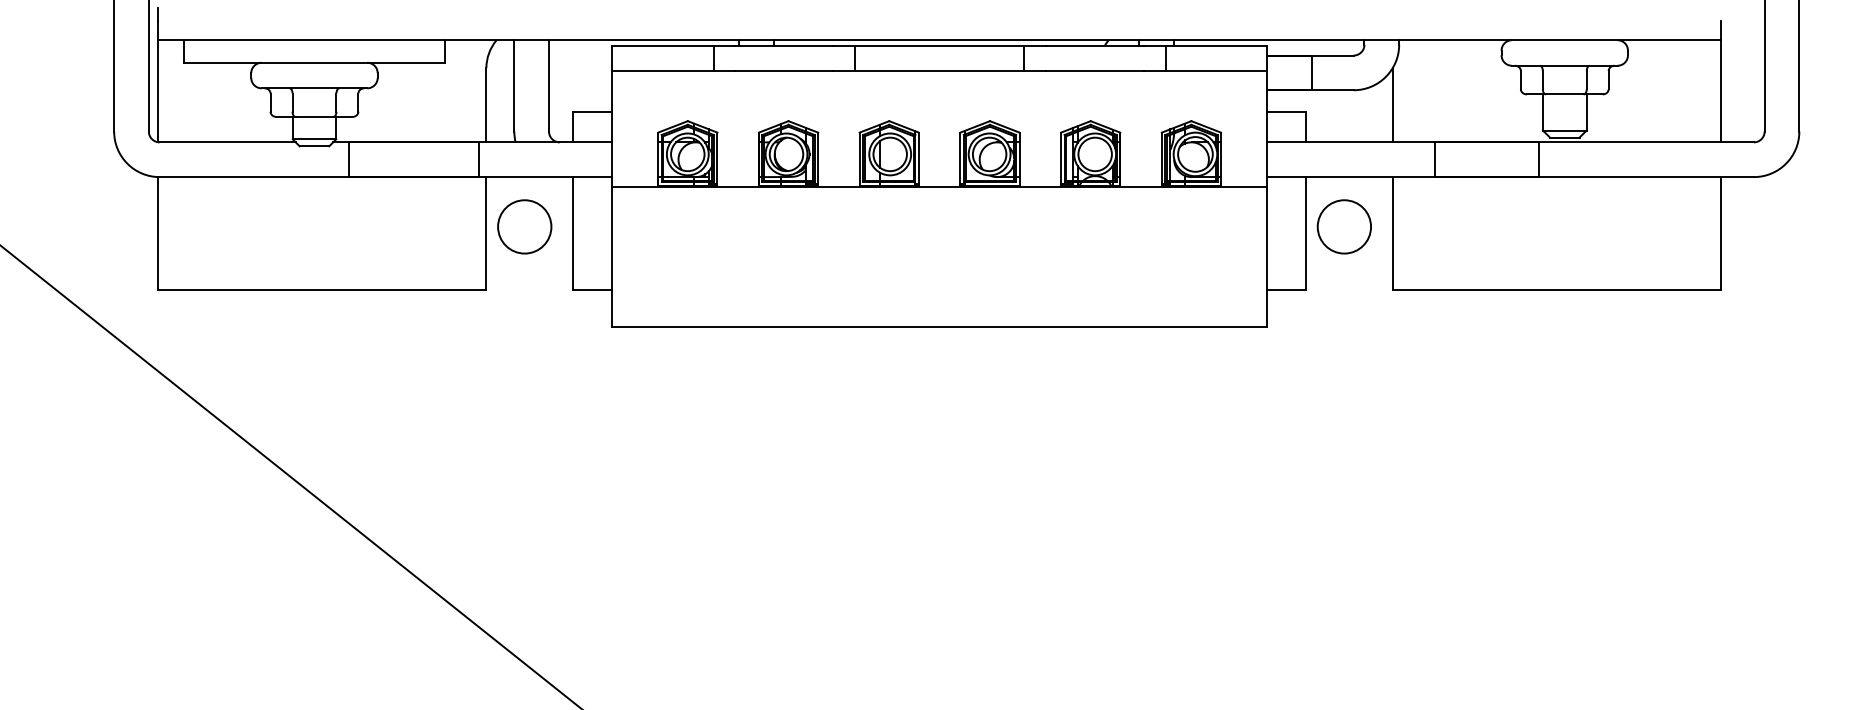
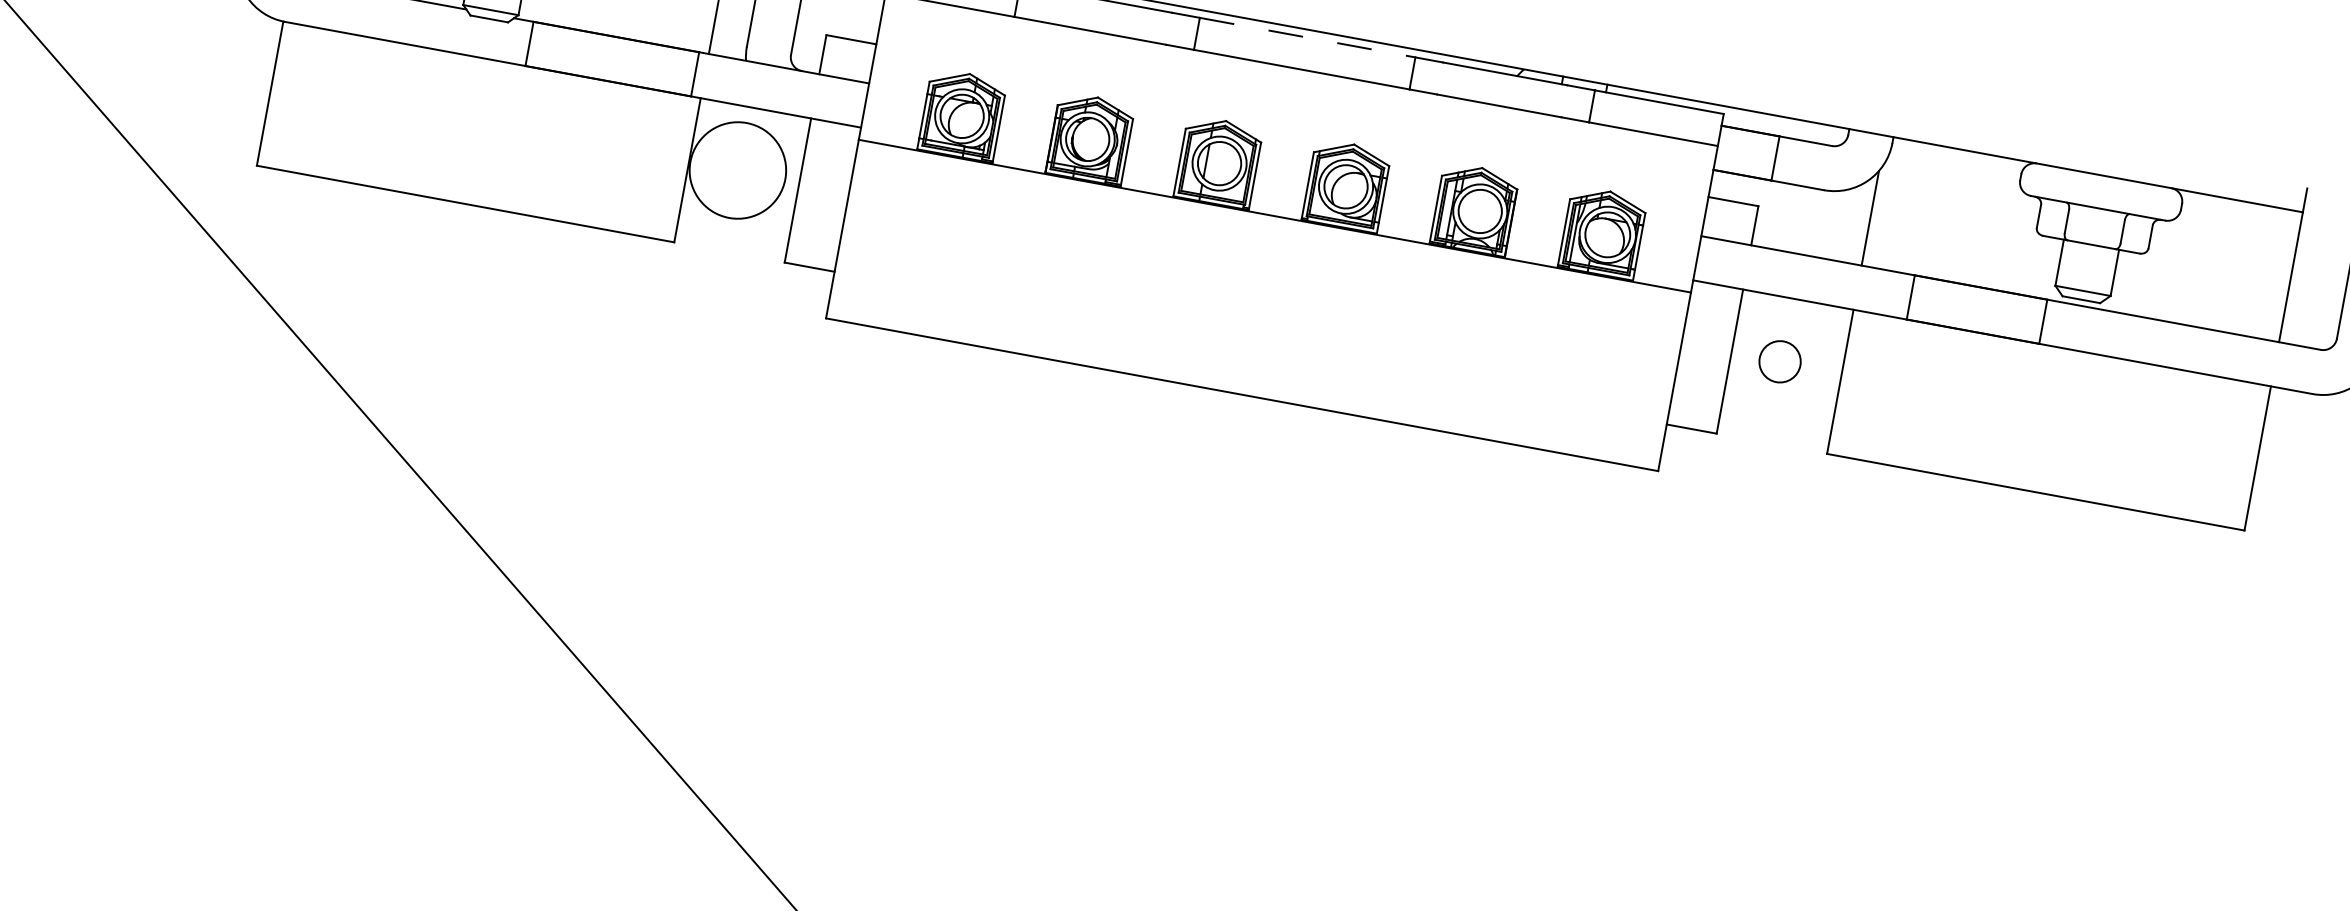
line: (939, 46) -> (1307, 37), solid -> dashed
circle: (524, 226) -> (737, 169), size x1.4
circle: (1343, 226) -> (1779, 361), size x0.6

